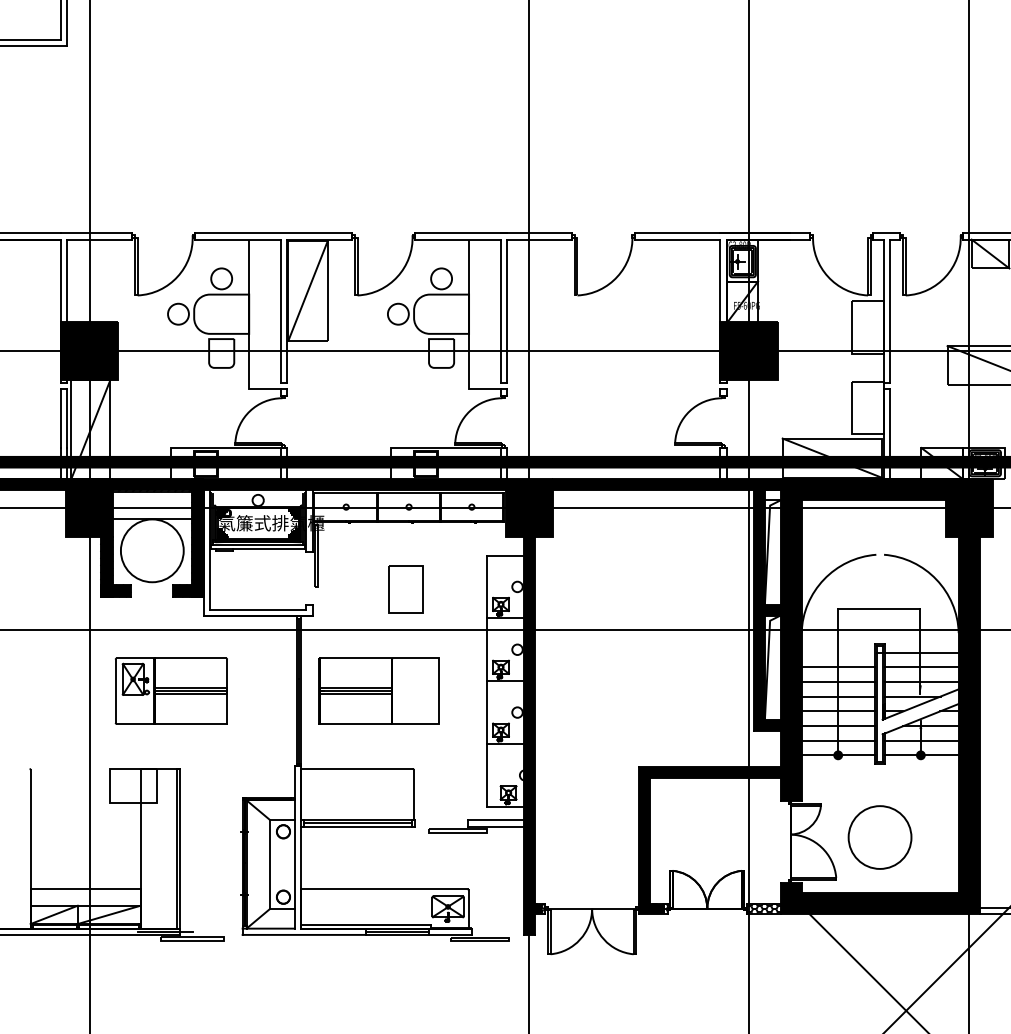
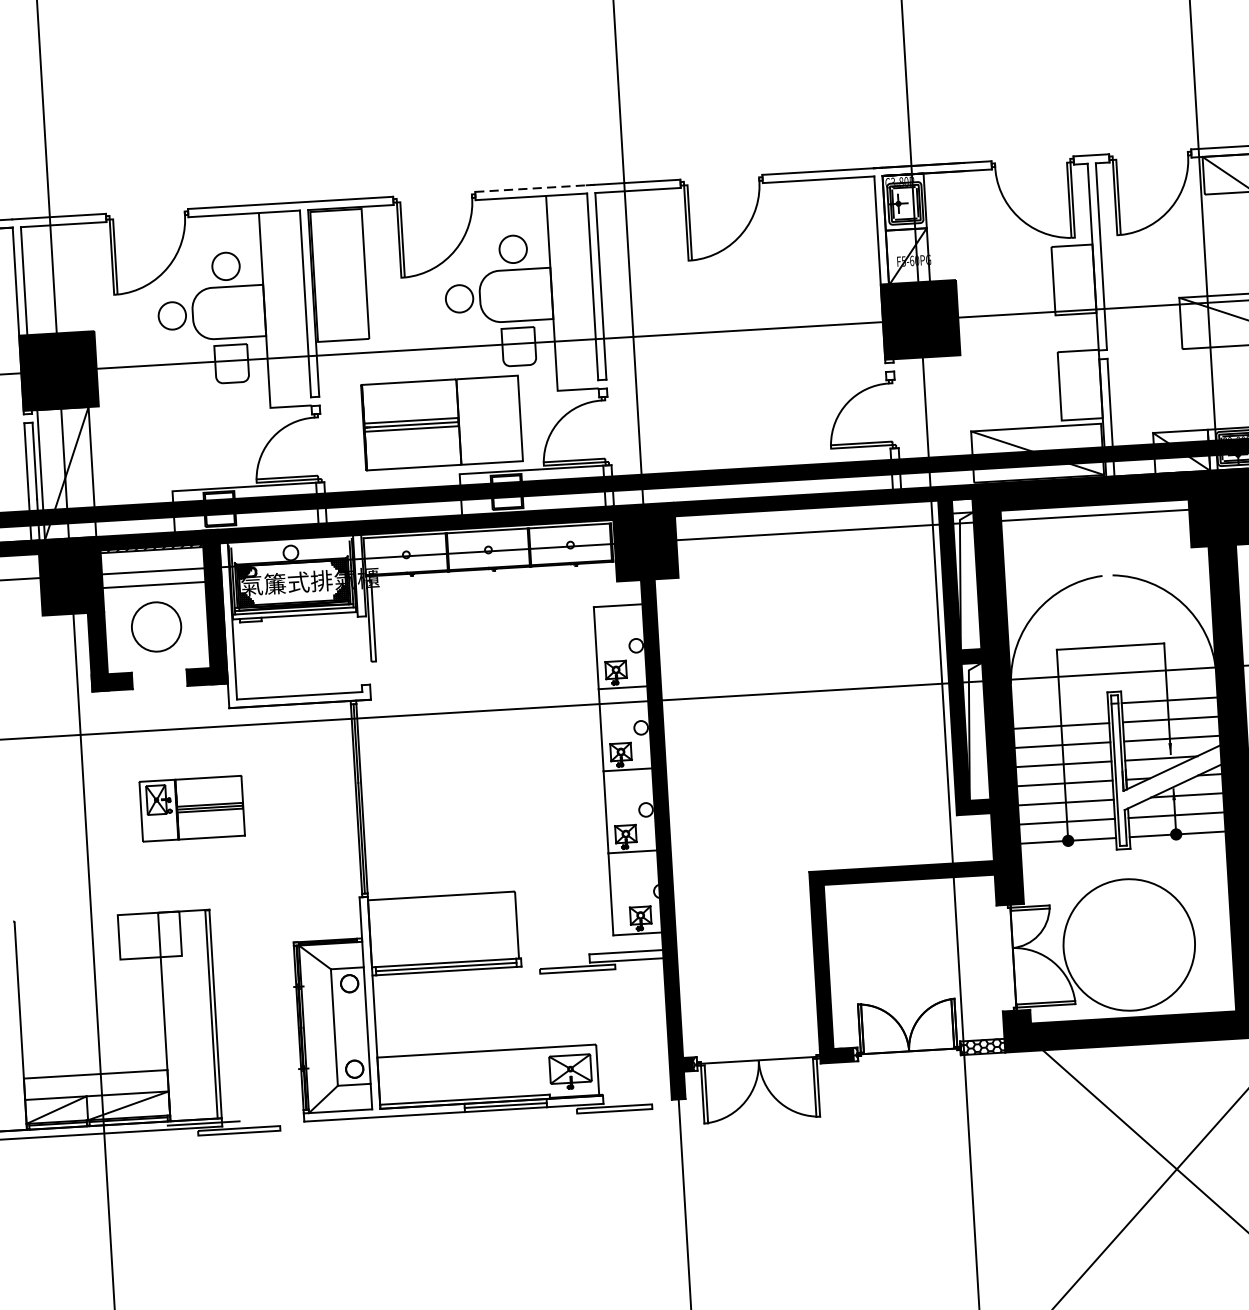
line: (460, 233) -> (534, 188), solid -> dashed
line: (307, 290) -> (339, 274), removed
circle: (151, 550) -> (155, 626), size x0.6
part: (405, 589) -> (490, 657), removed
part: (170, 690) -> (191, 807), size x0.7
part: (378, 690) -> (440, 422), moved
circle: (879, 837) -> (1128, 944), size x1.6

